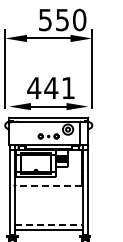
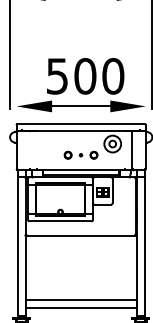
text: (51, 88) -> (85, 76), 441 -> 500
line: (48, 185) -> (80, 235), dashed -> solid
line: (49, 225) -> (82, 300), dashed -> solid

